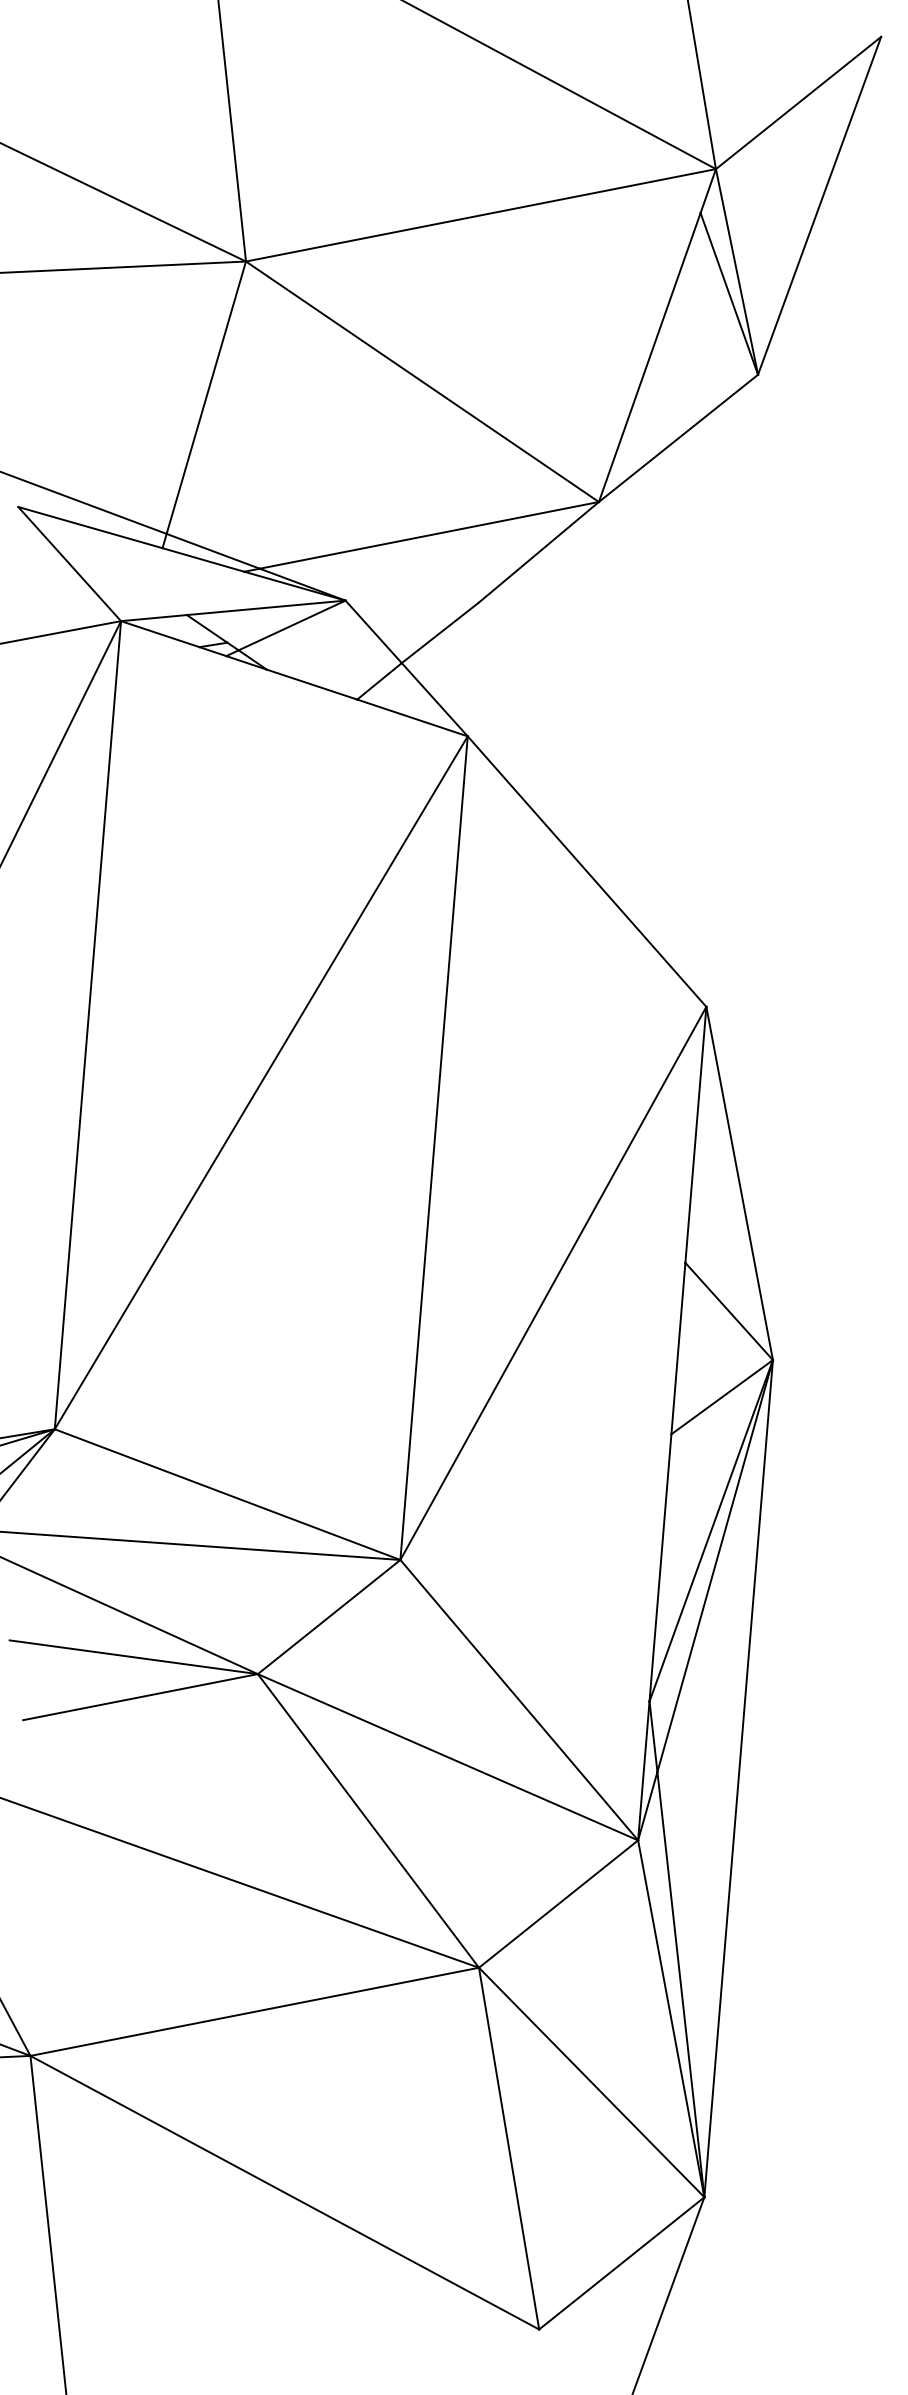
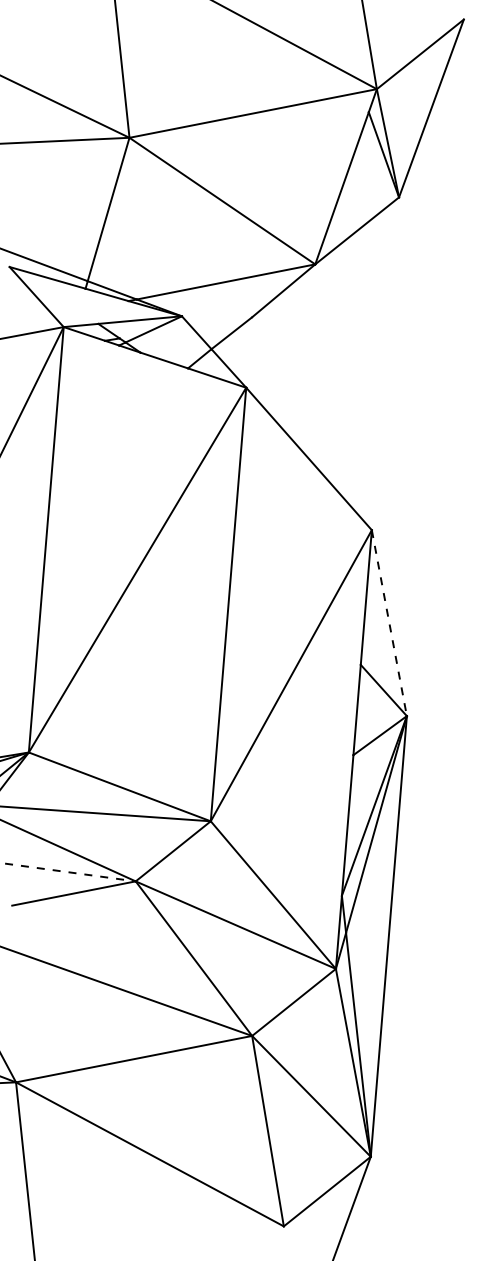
line: (739, 1184) -> (389, 623), solid -> dashed
line: (133, 1657) -> (70, 872), solid -> dashed

